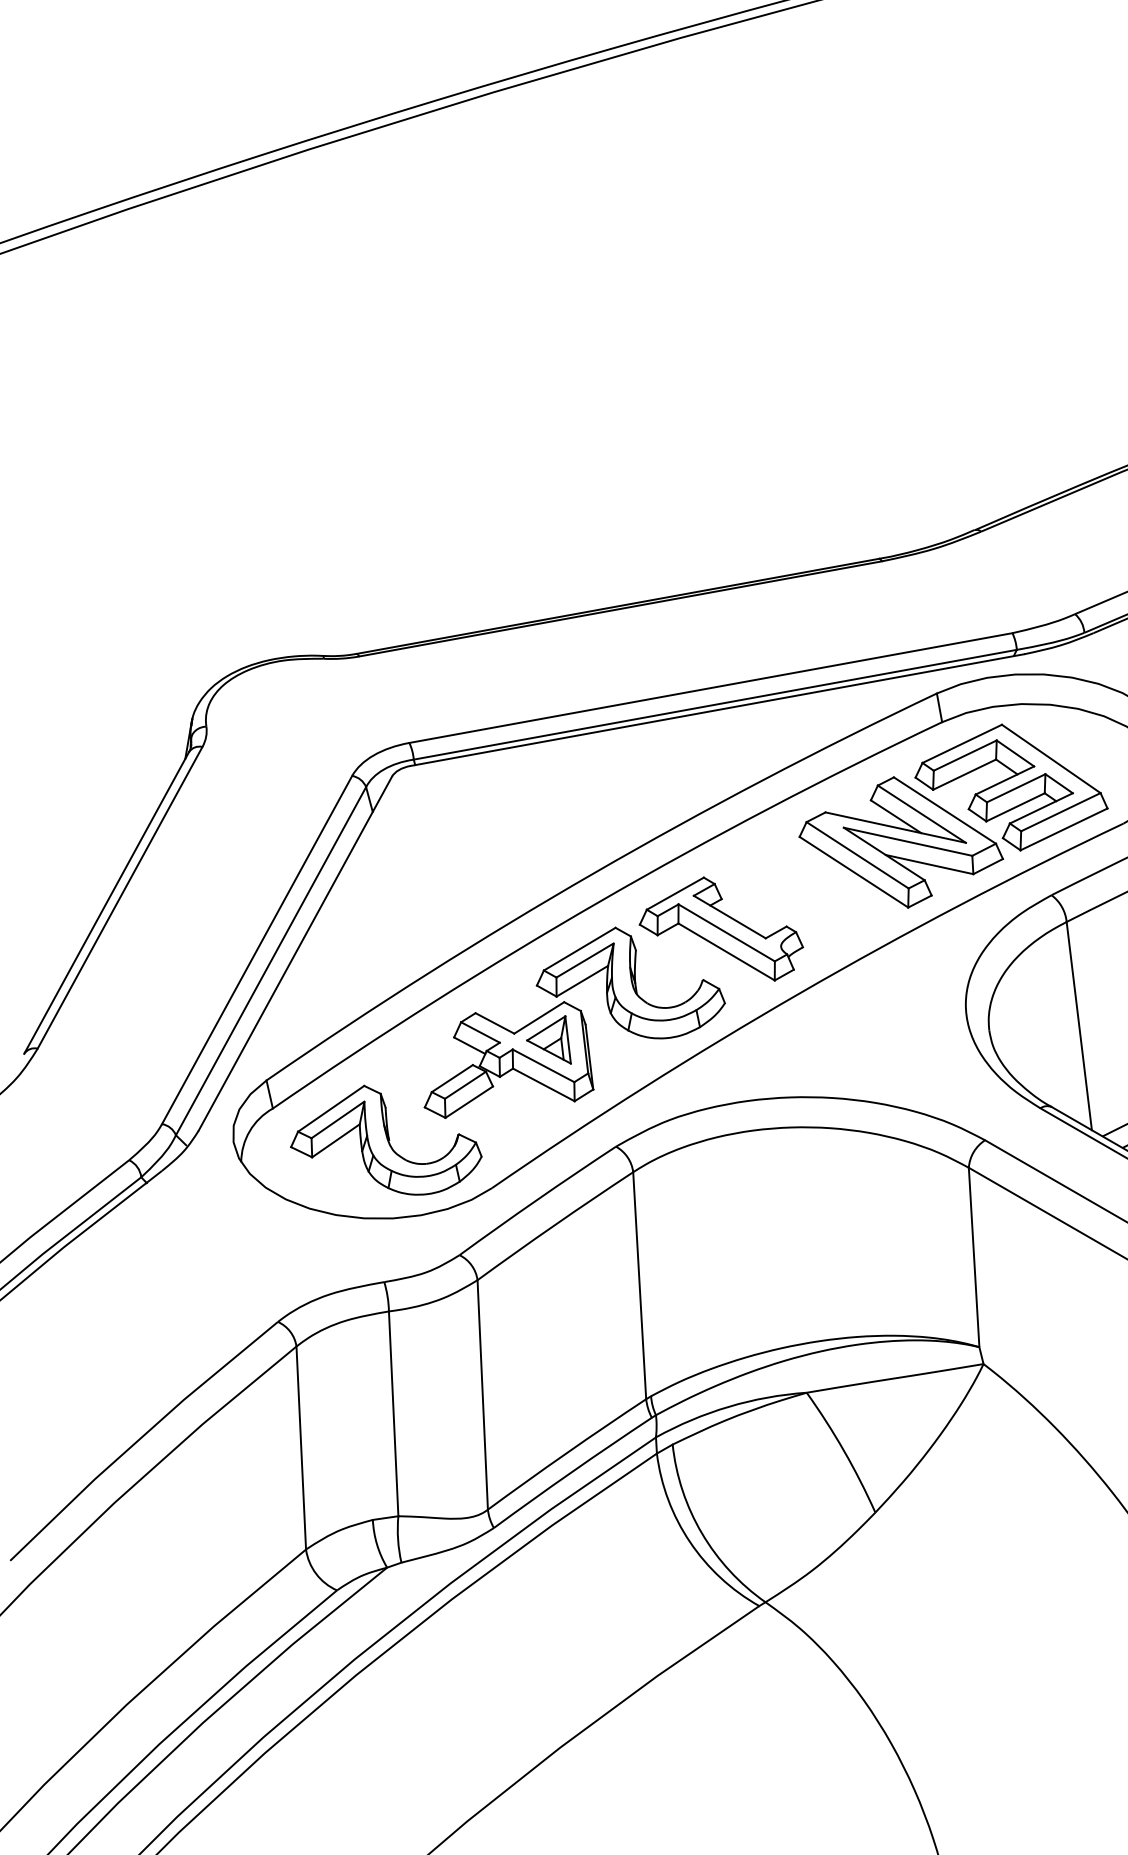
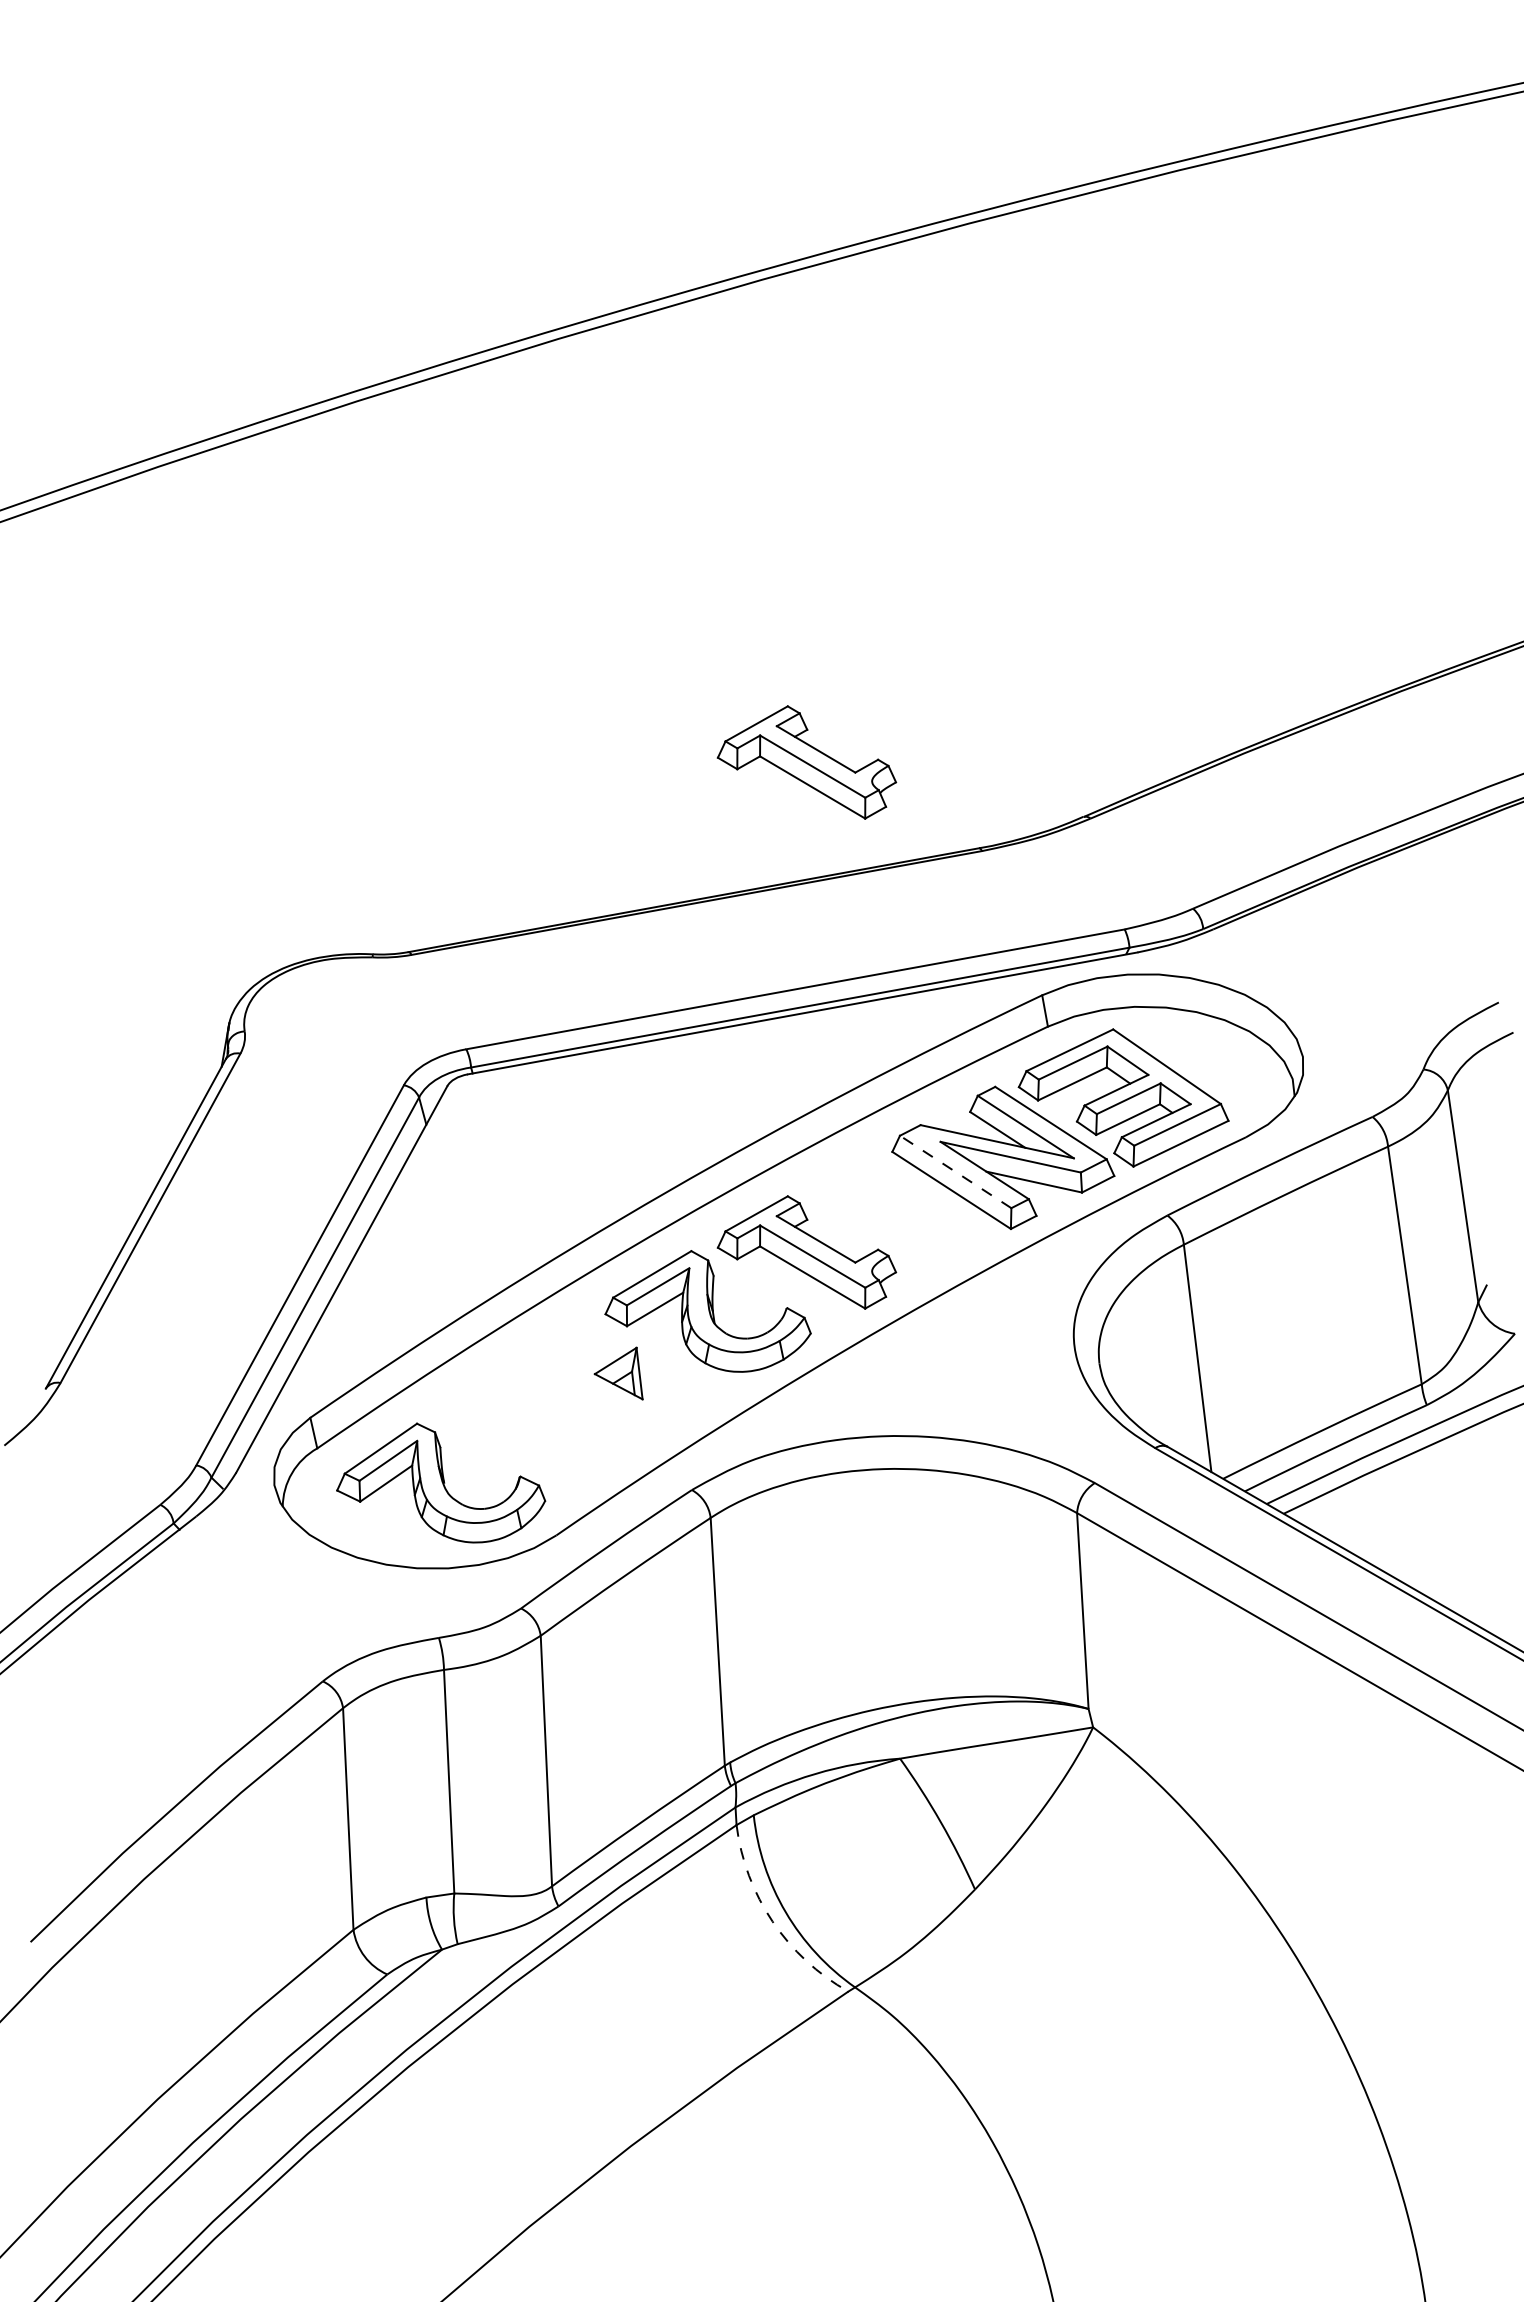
part: (720, 480) -> (806, 762), added
line: (857, 854) -> (955, 1171), solid -> dashed
part: (509, 1060) -> (575, 1395), removed
arc: (689, 1541) -> (772, 1921), solid -> dashed

